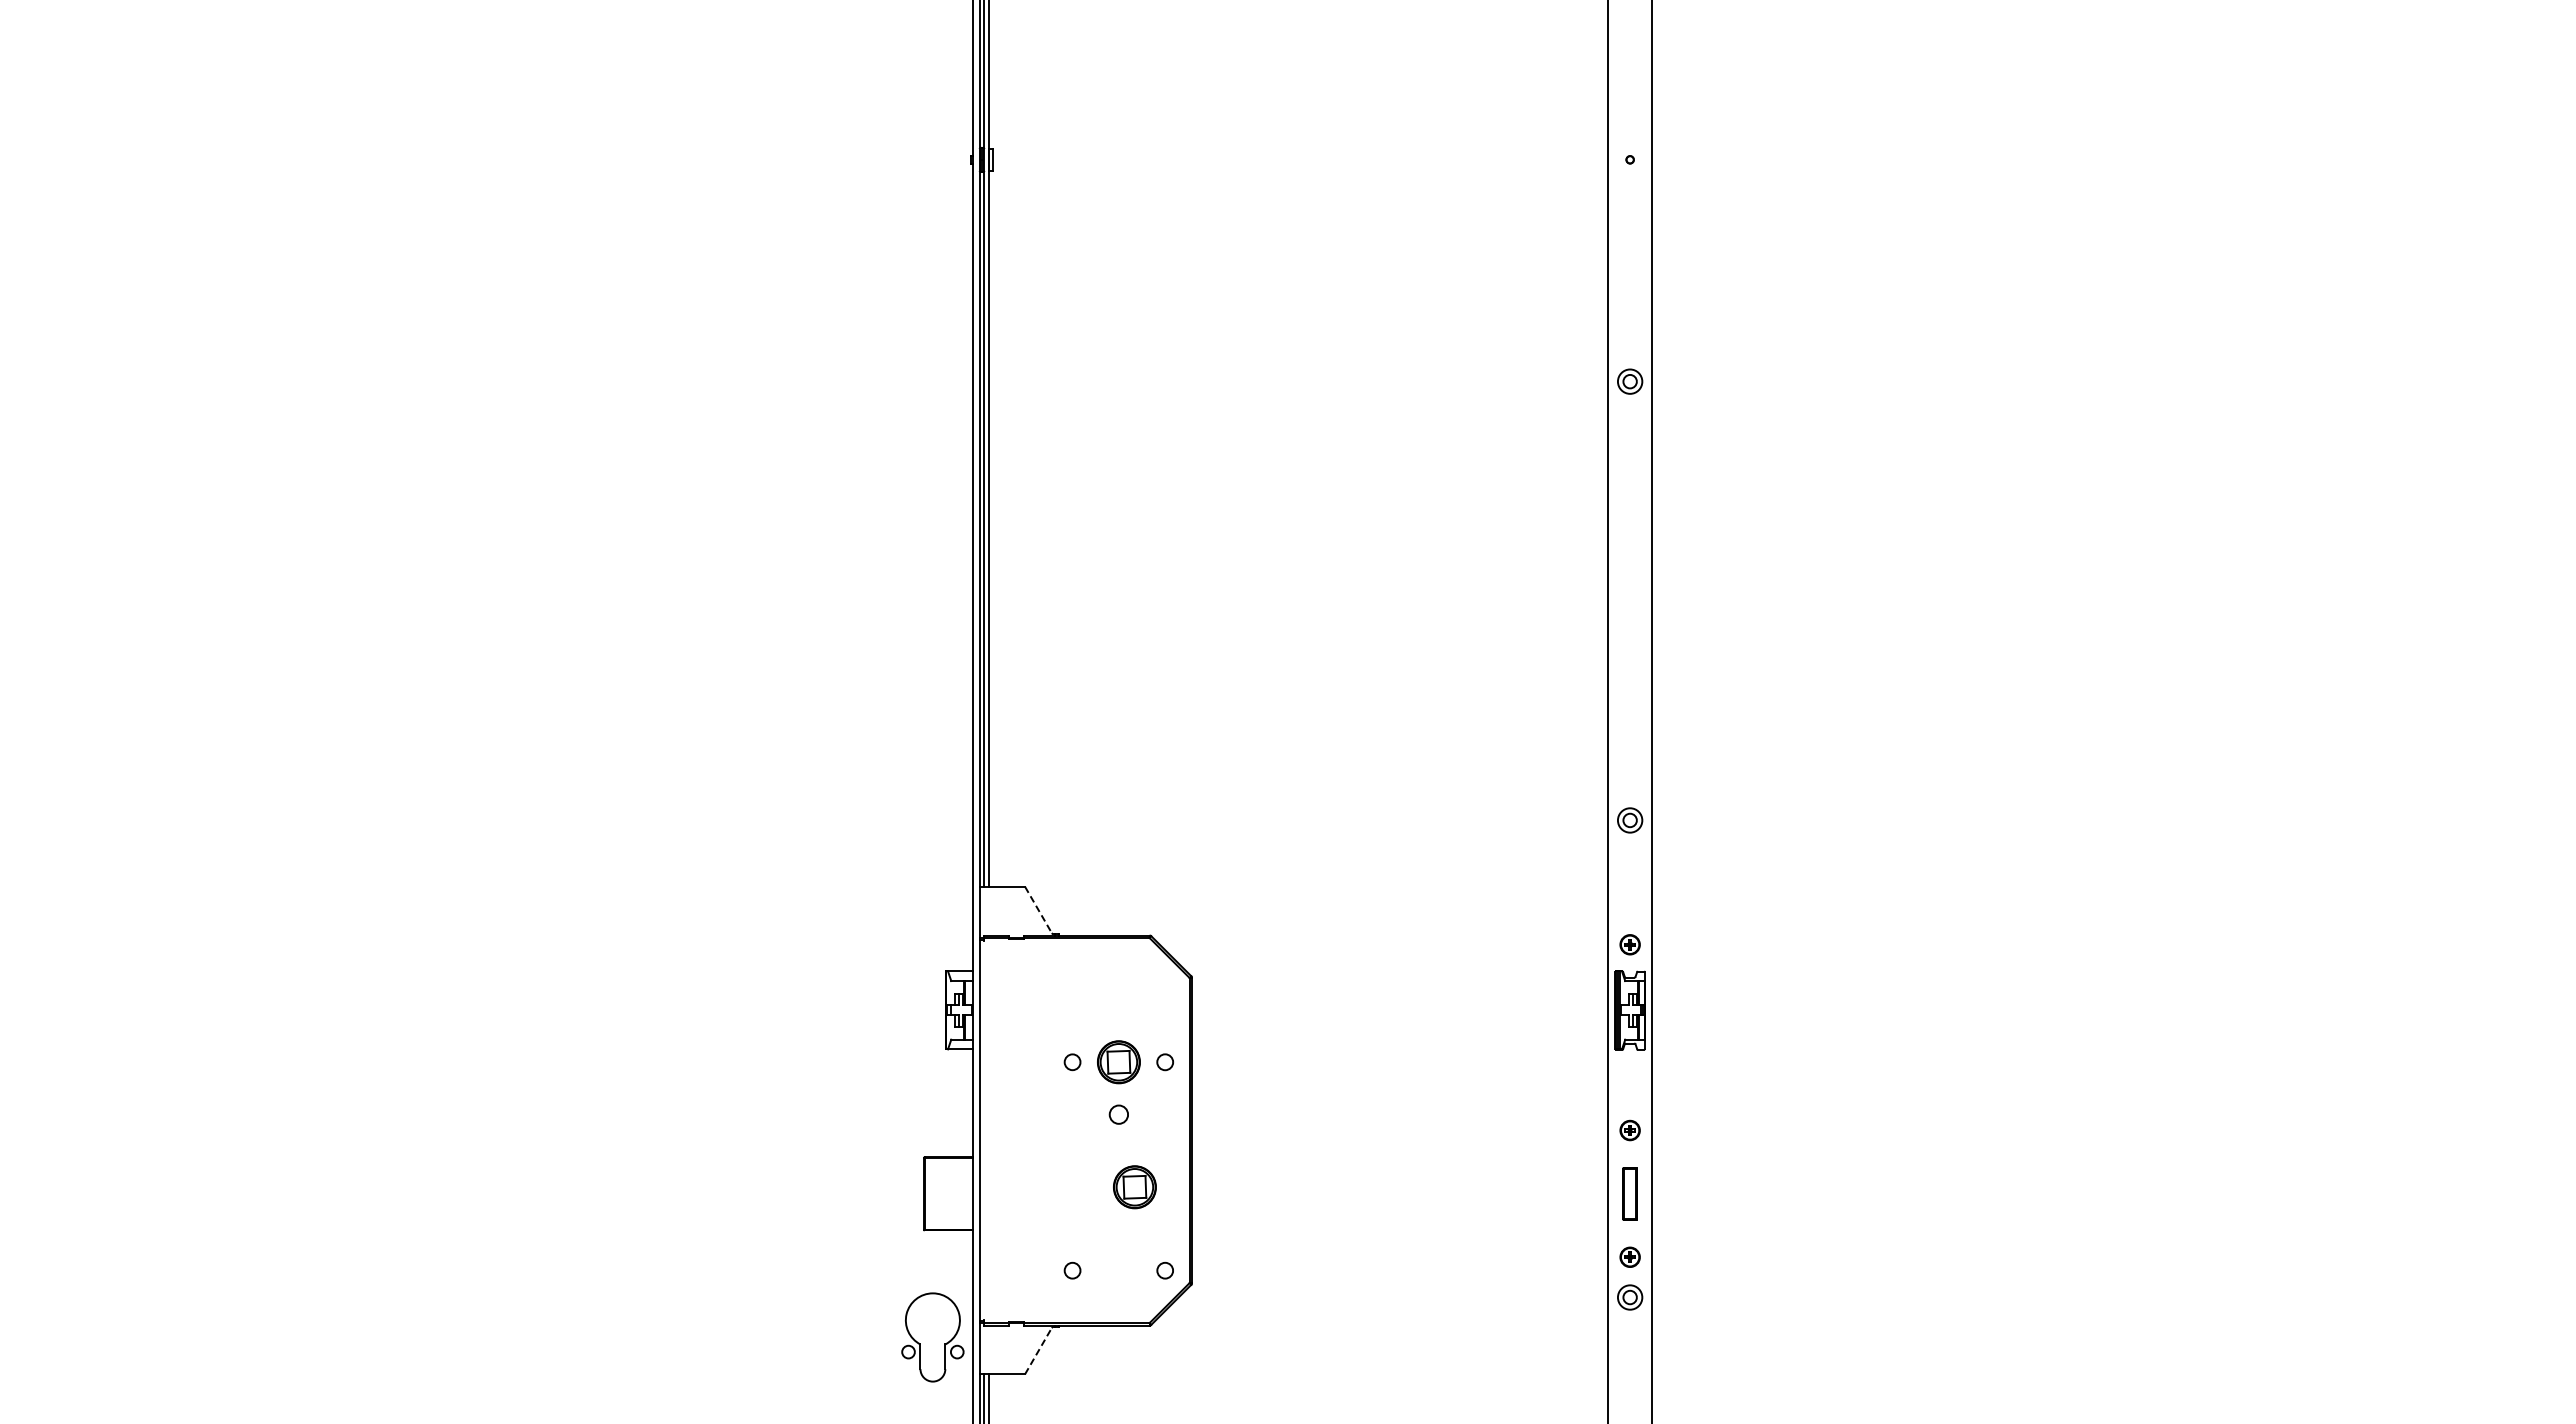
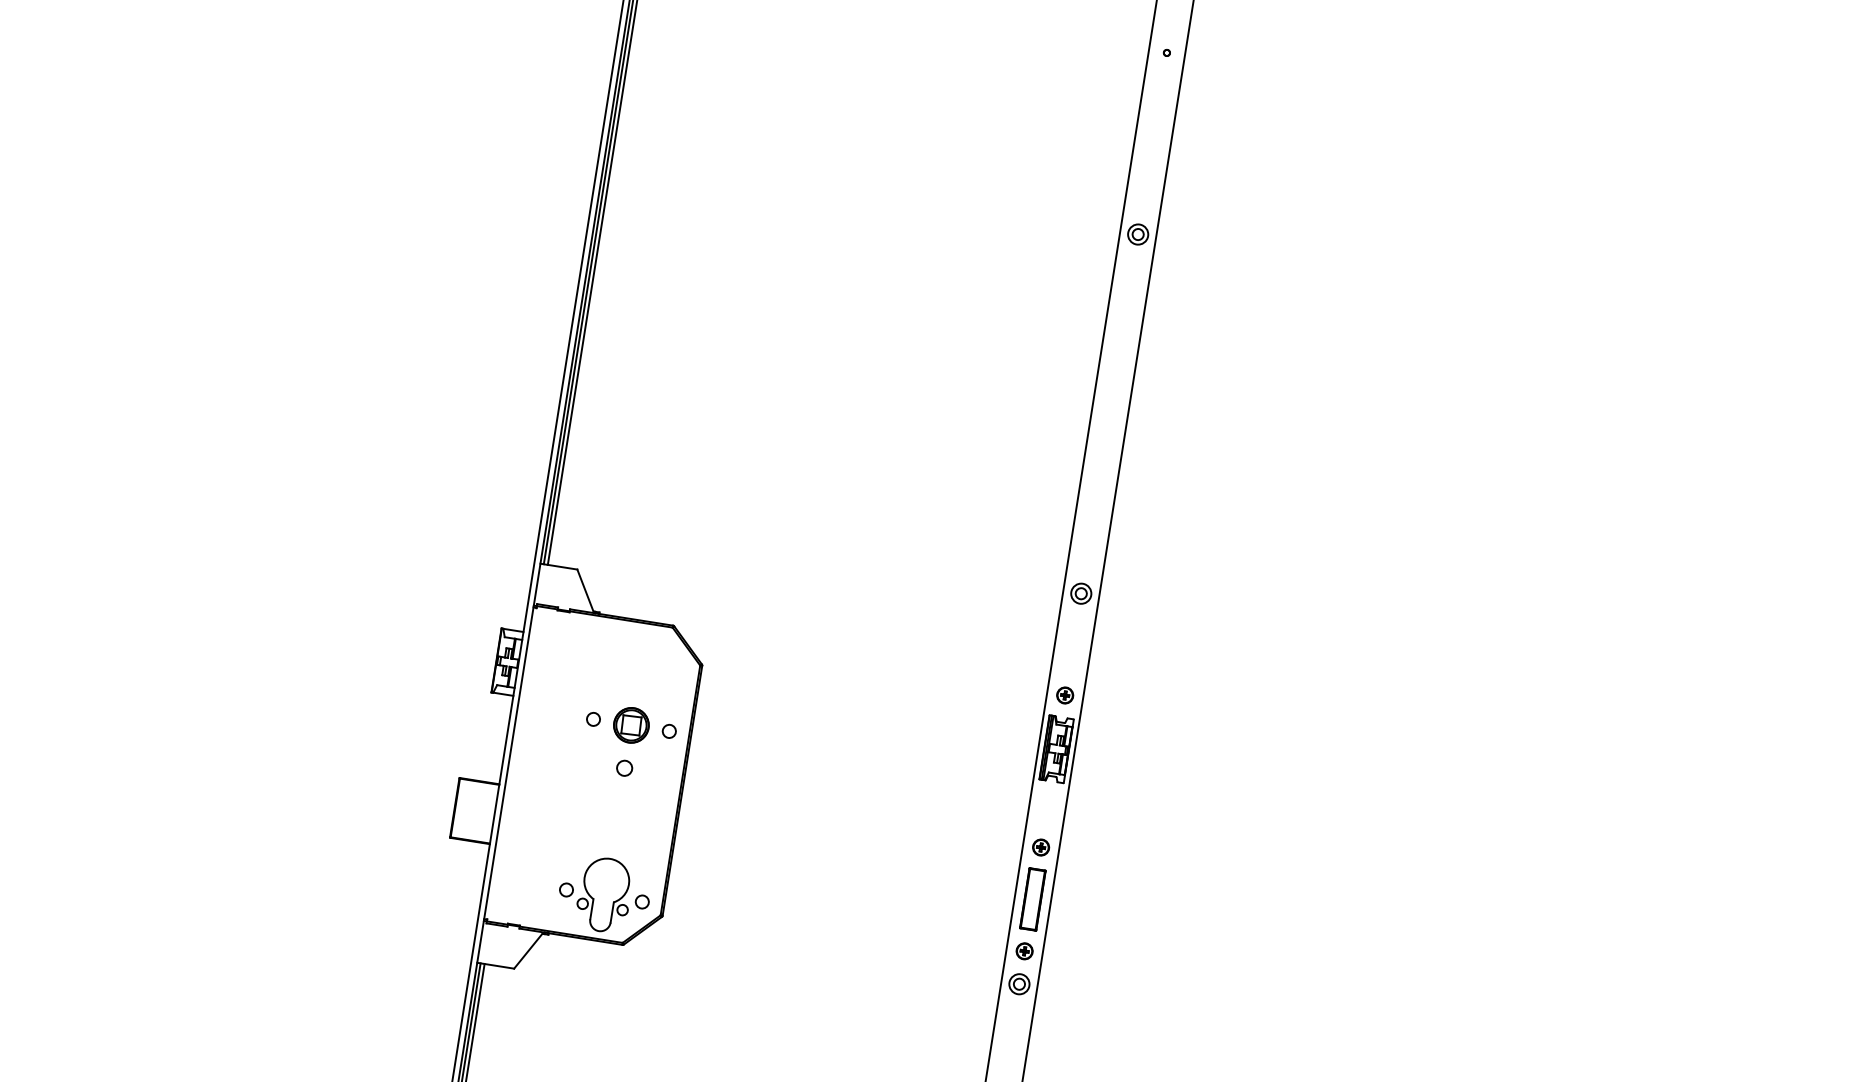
line: (1038, 909) -> (585, 589), dashed -> solid
part: (1134, 1187) -> (627, 829), removed
part: (1629, 1193) -> (1032, 899), size x1.43
part: (932, 1337) -> (604, 894), moved
line: (1038, 1351) -> (528, 951), dashed -> solid

